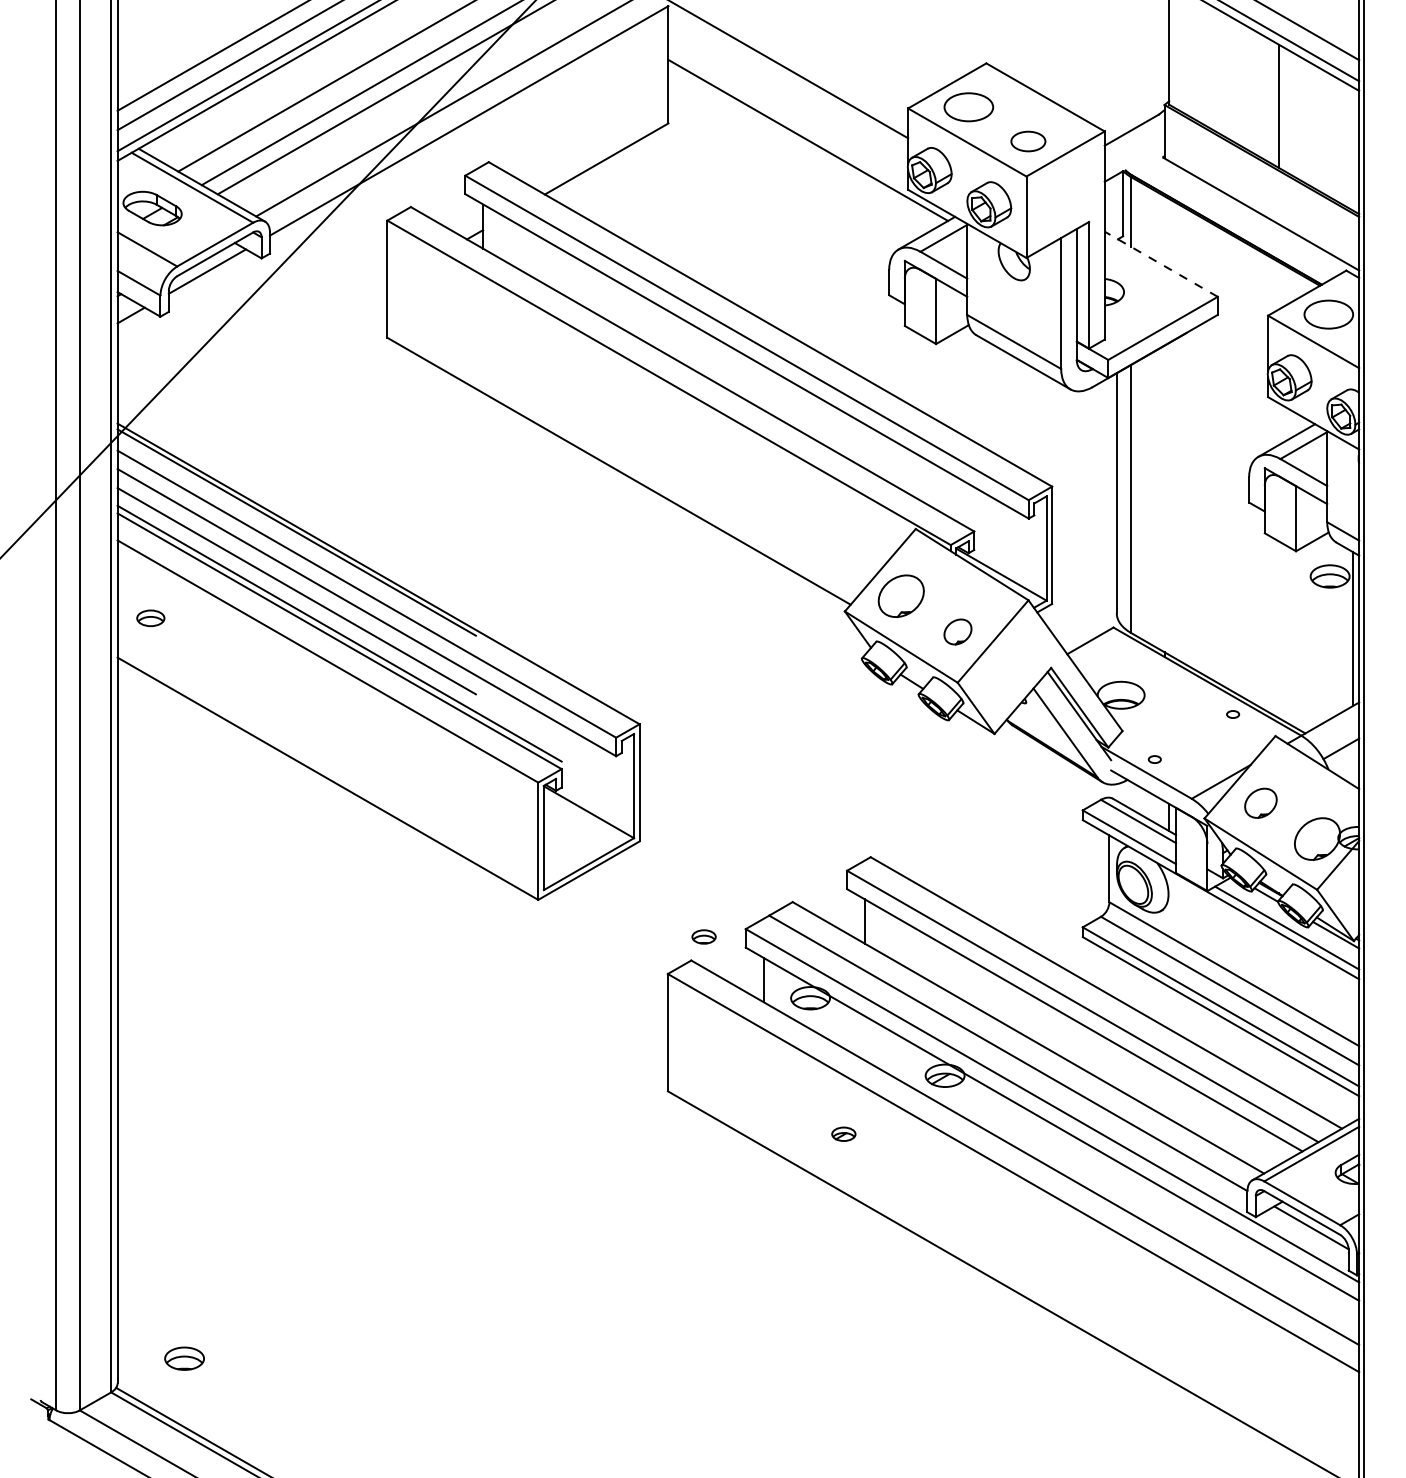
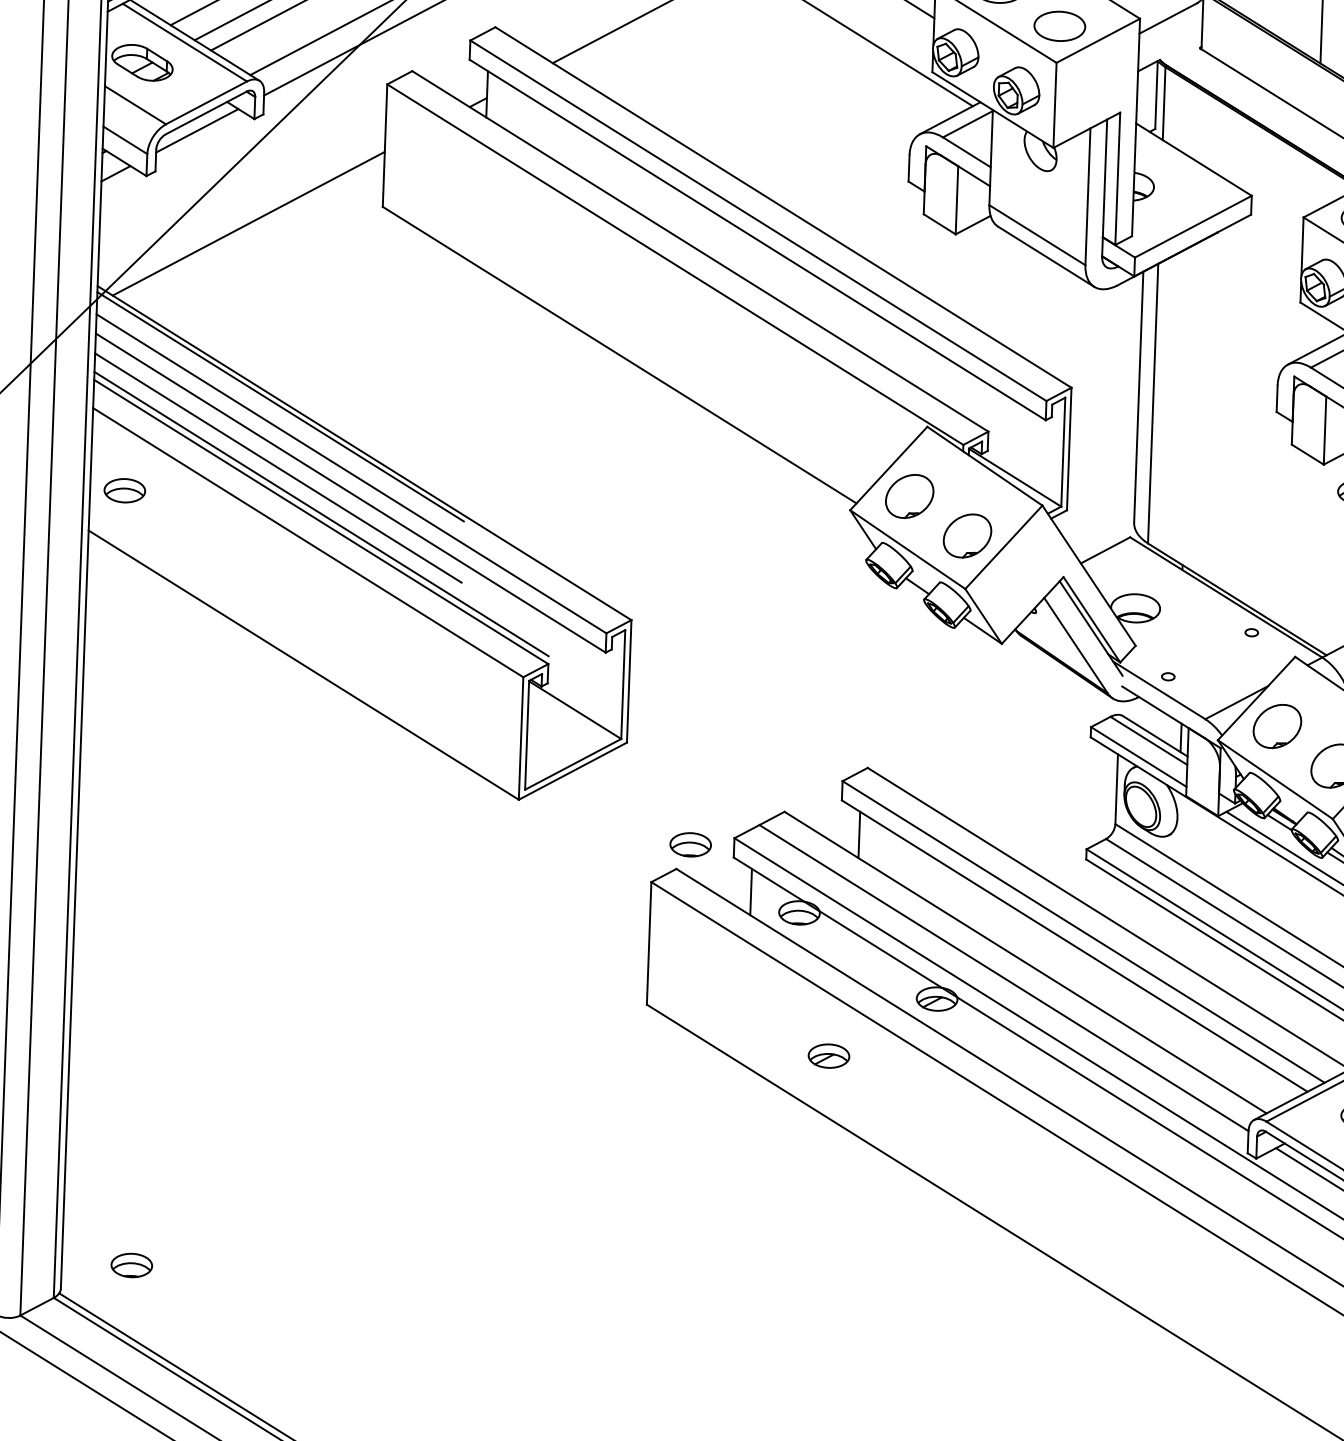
part: (1028, 141) -> (1059, 26), size x1.43
line: (1160, 264) -> (1193, 159), dashed -> solid
line: (259, 358) -> (248, 223), added
part: (150, 618) -> (124, 490), size x1.43
part: (957, 631) -> (967, 535), size x1.67
part: (1260, 803) -> (1276, 726), size x1.43
part: (703, 936) -> (690, 844), size x1.67
part: (843, 1134) -> (828, 1056), size x1.67

